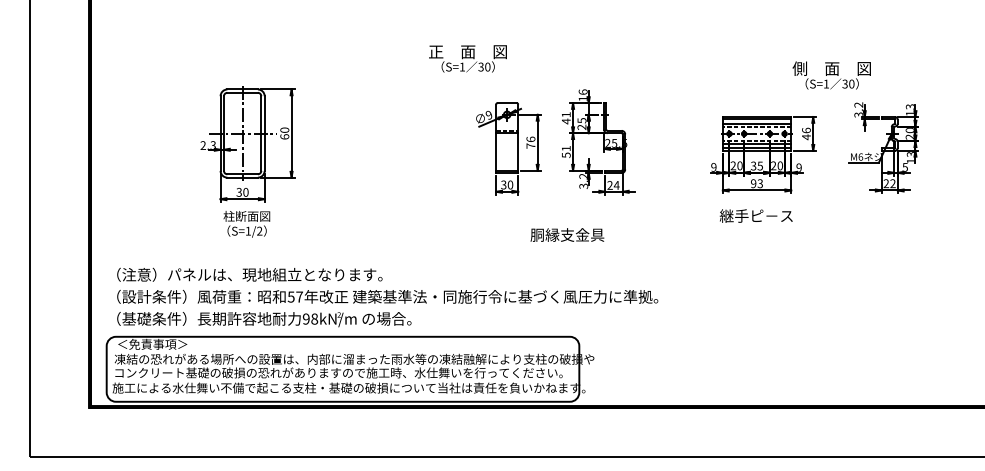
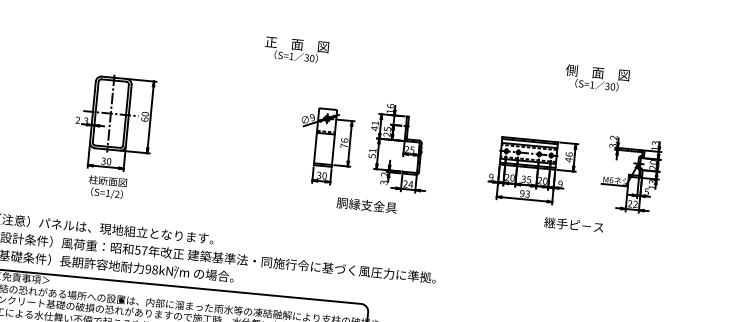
text: (467, 58) -> (296, 49), moved
text: (831, 75) -> (597, 78), moved
text: (755, 215) -> (573, 224), moved
text: (567, 234) -> (366, 205), moved

